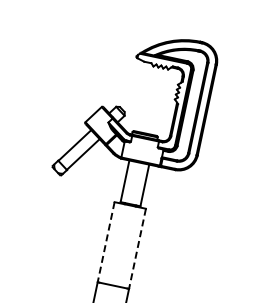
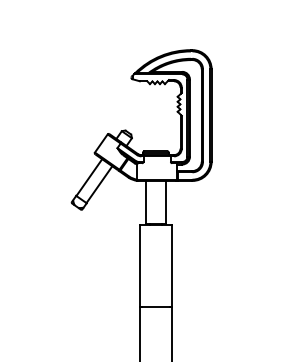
line: (105, 241) -> (139, 265), dashed -> solid
line: (137, 248) -> (171, 265), dashed -> solid

